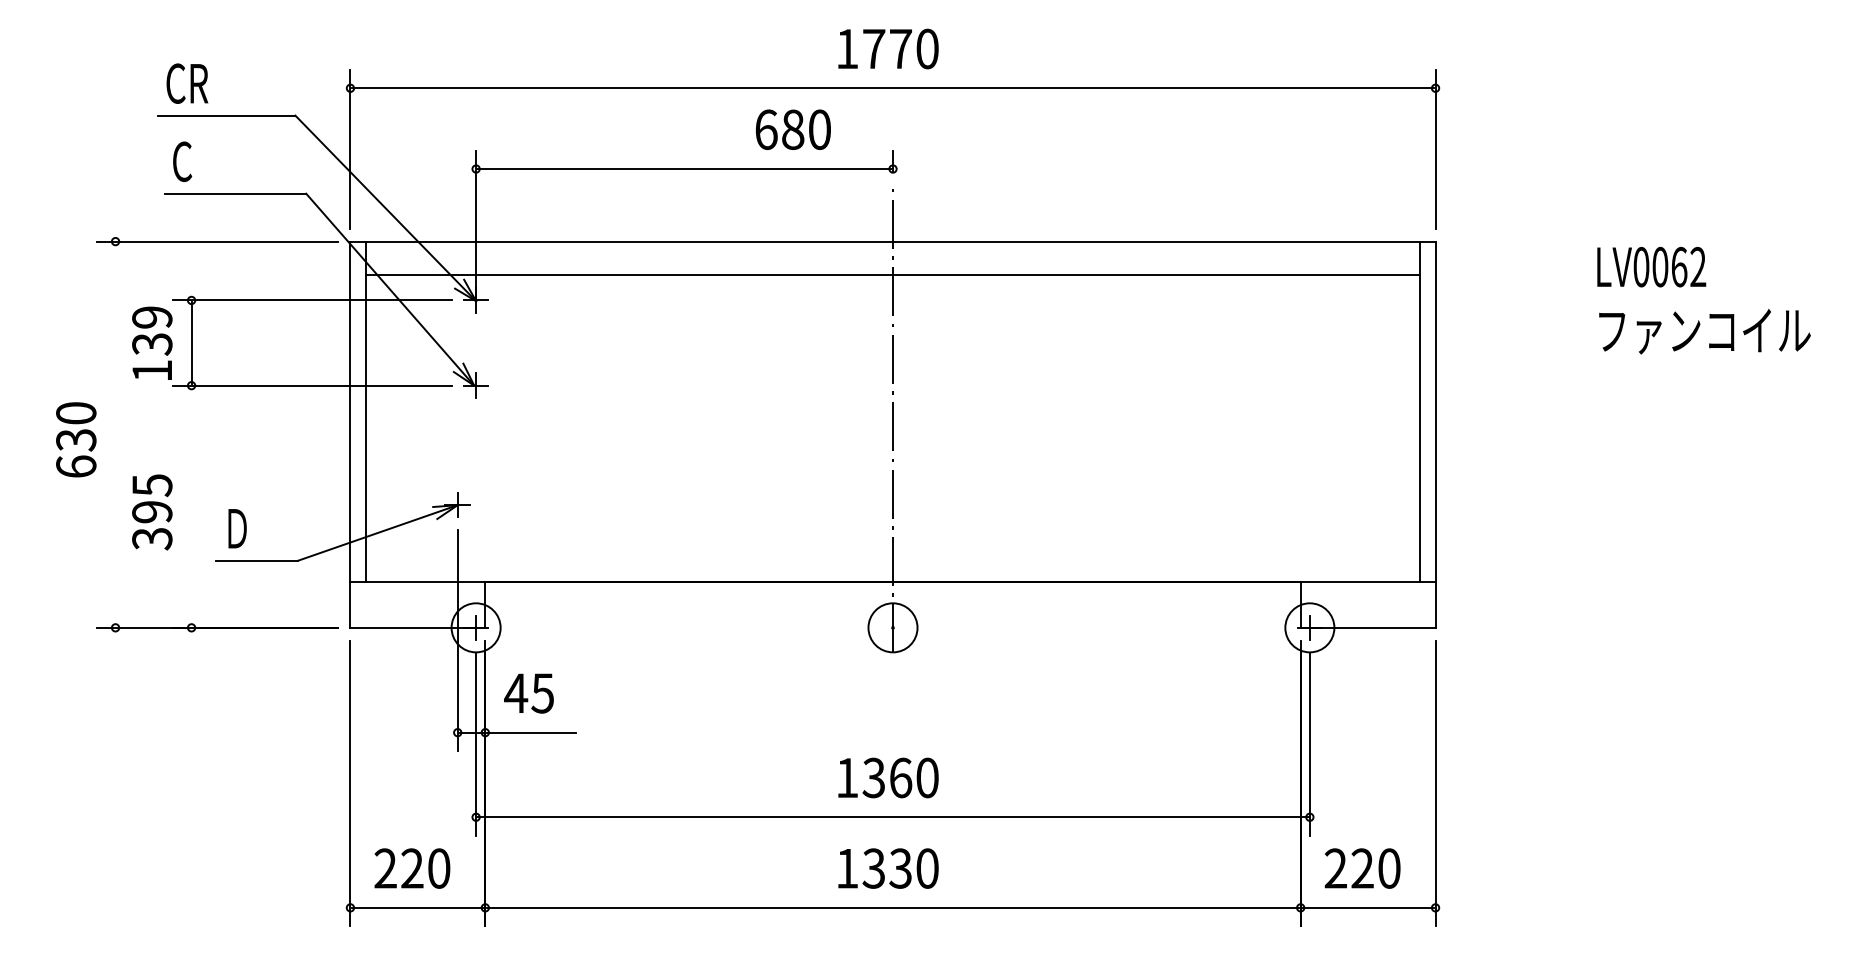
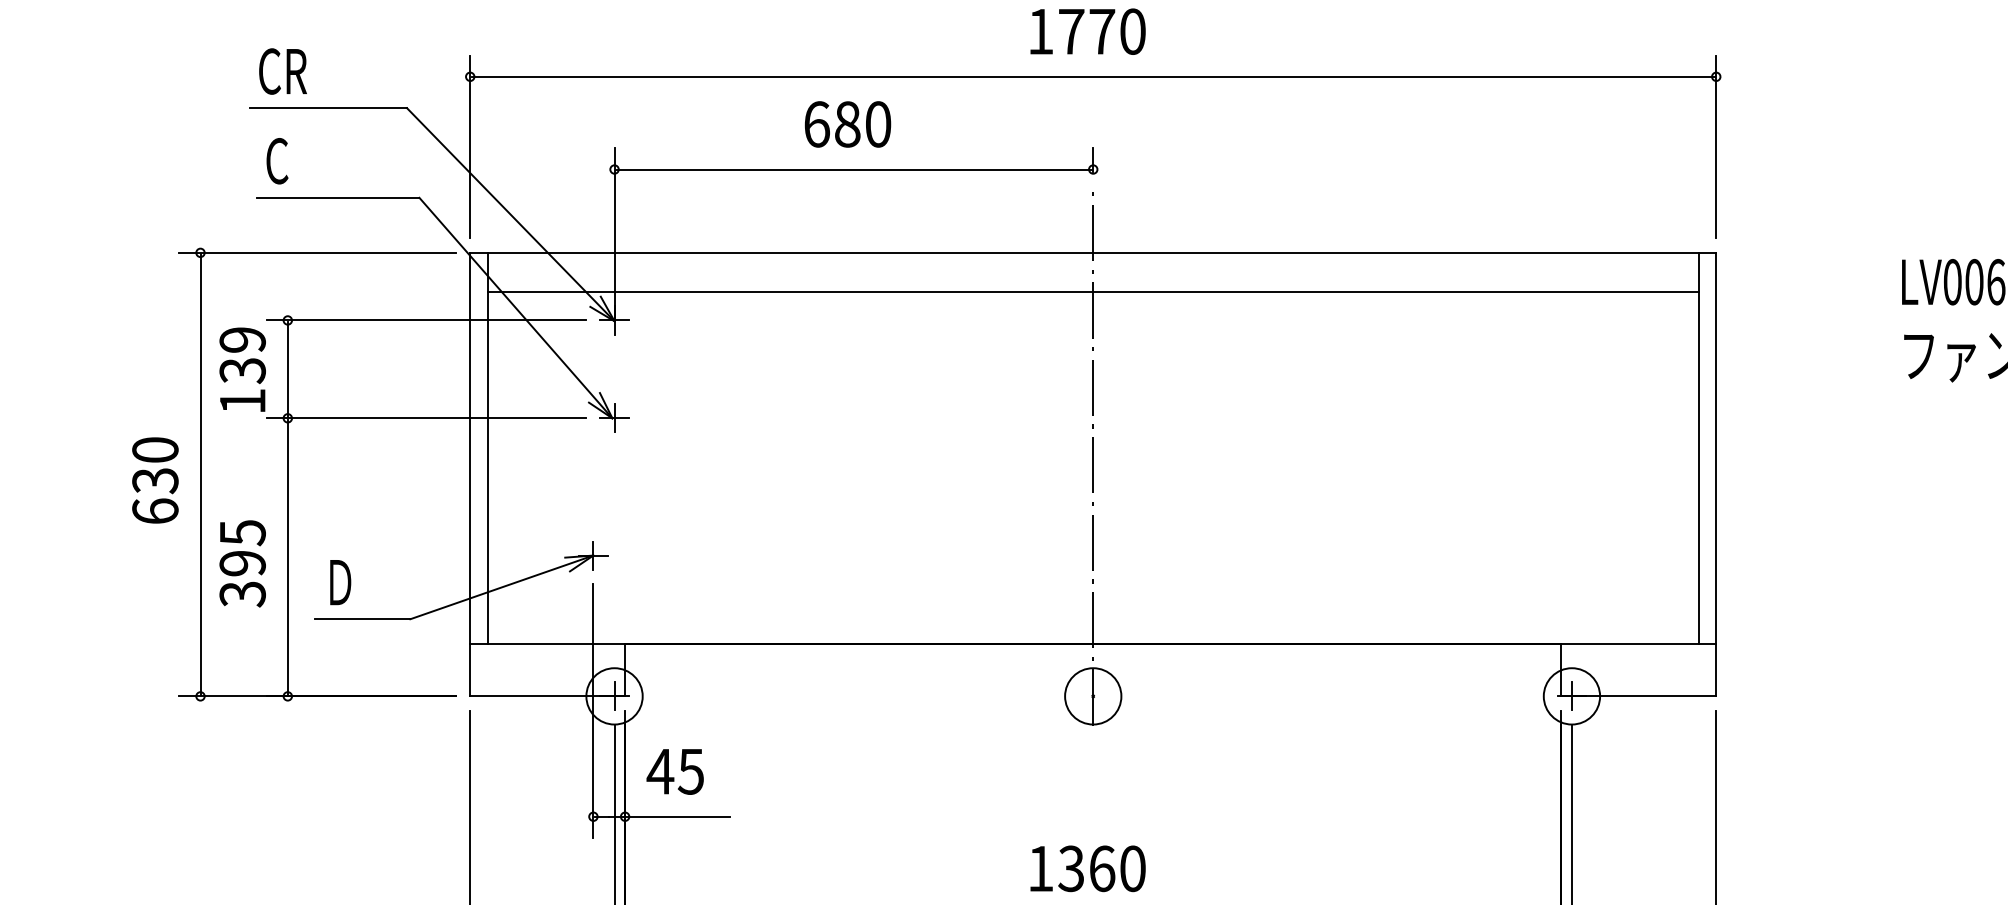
text: (792, 129) -> (846, 124), moved
line: (115, 434) -> (200, 474), added
line: (191, 506) -> (287, 557), added

